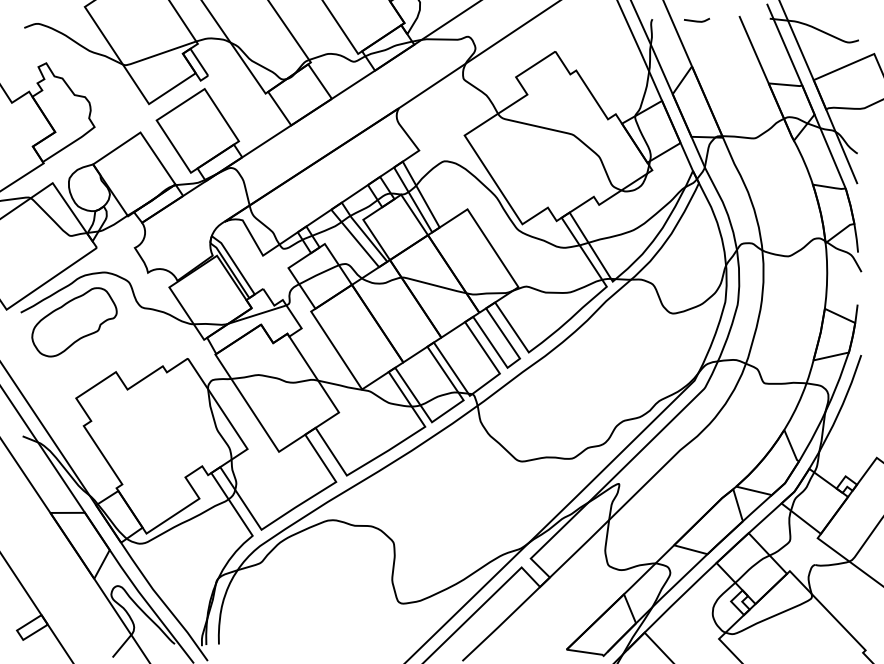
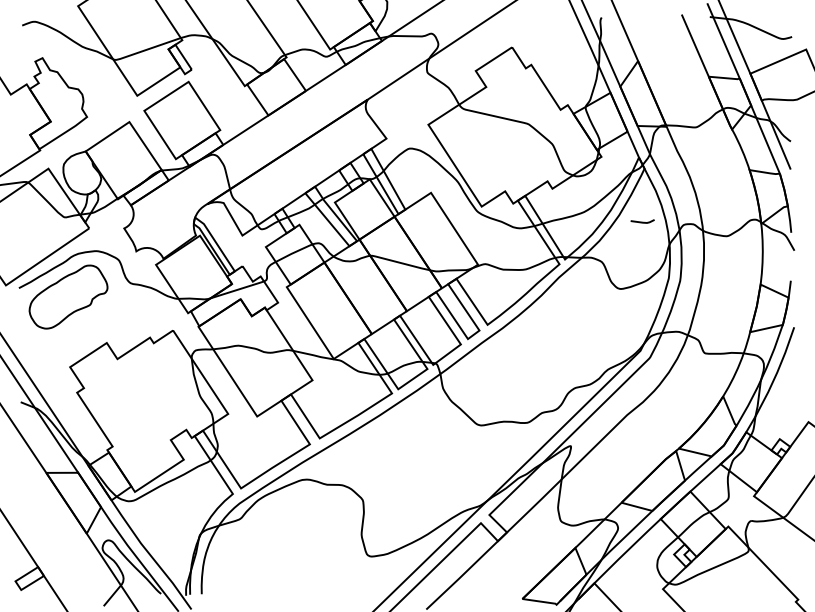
line: (696, 20) -> (642, 221), moved

